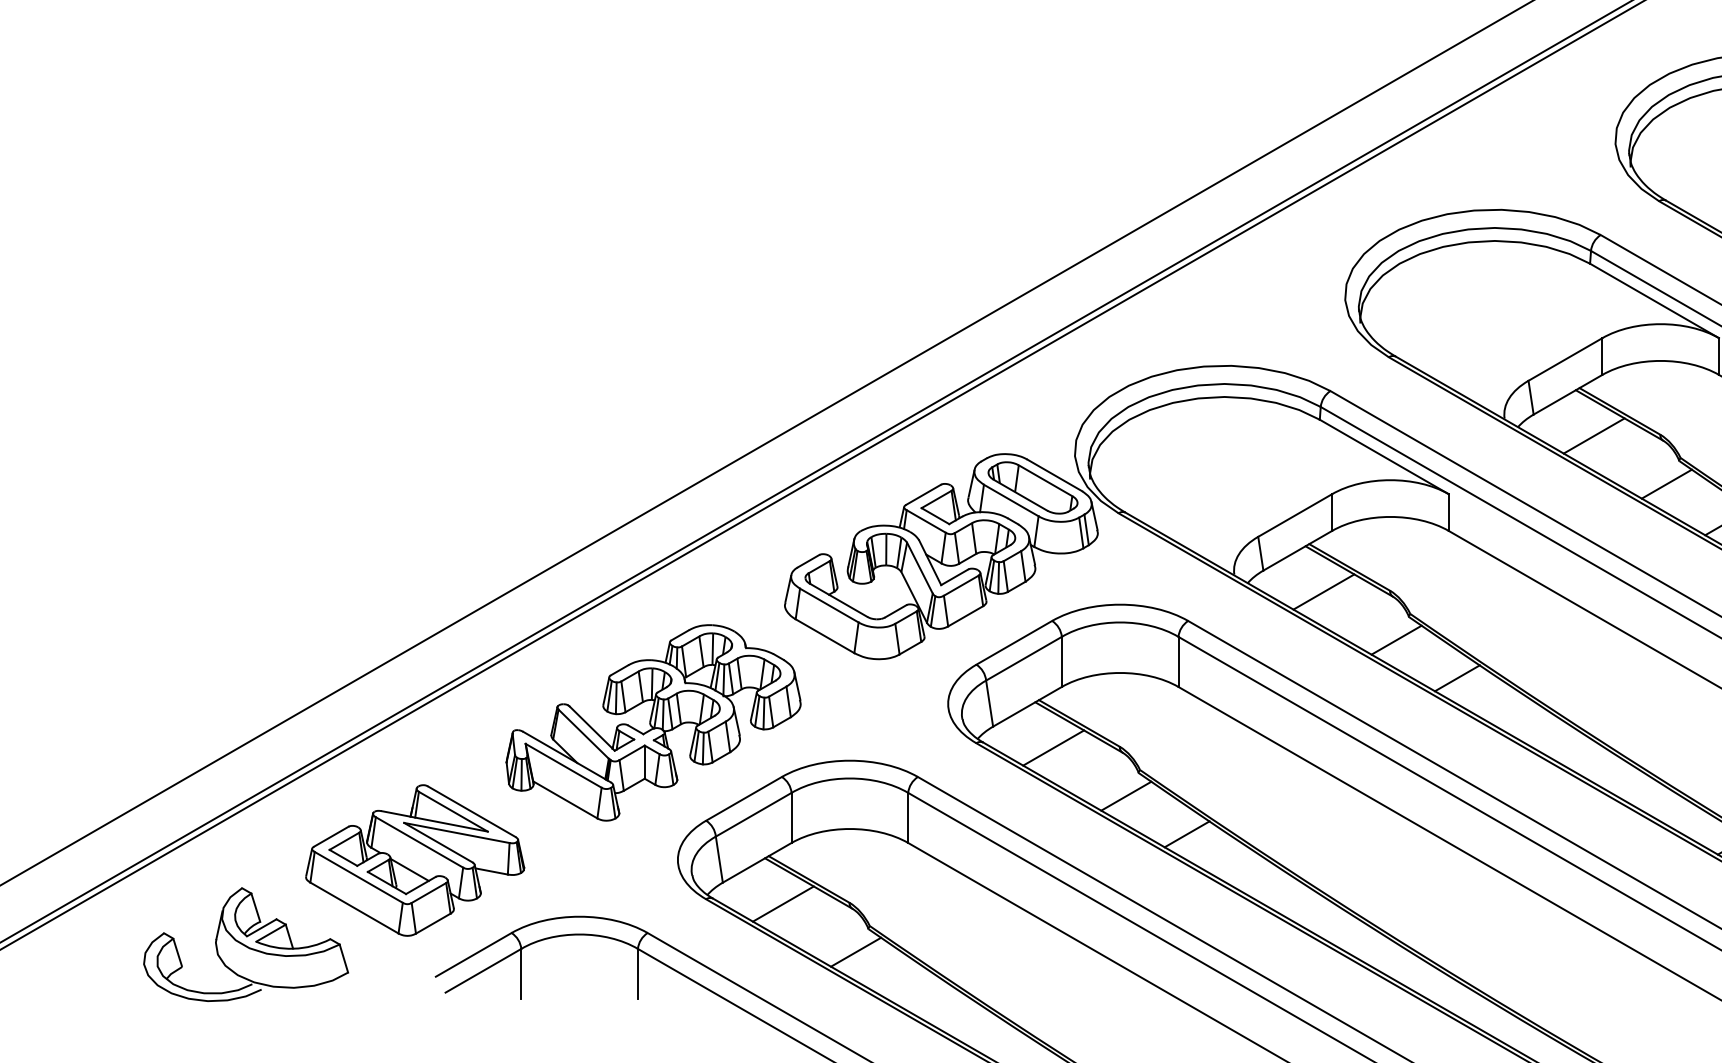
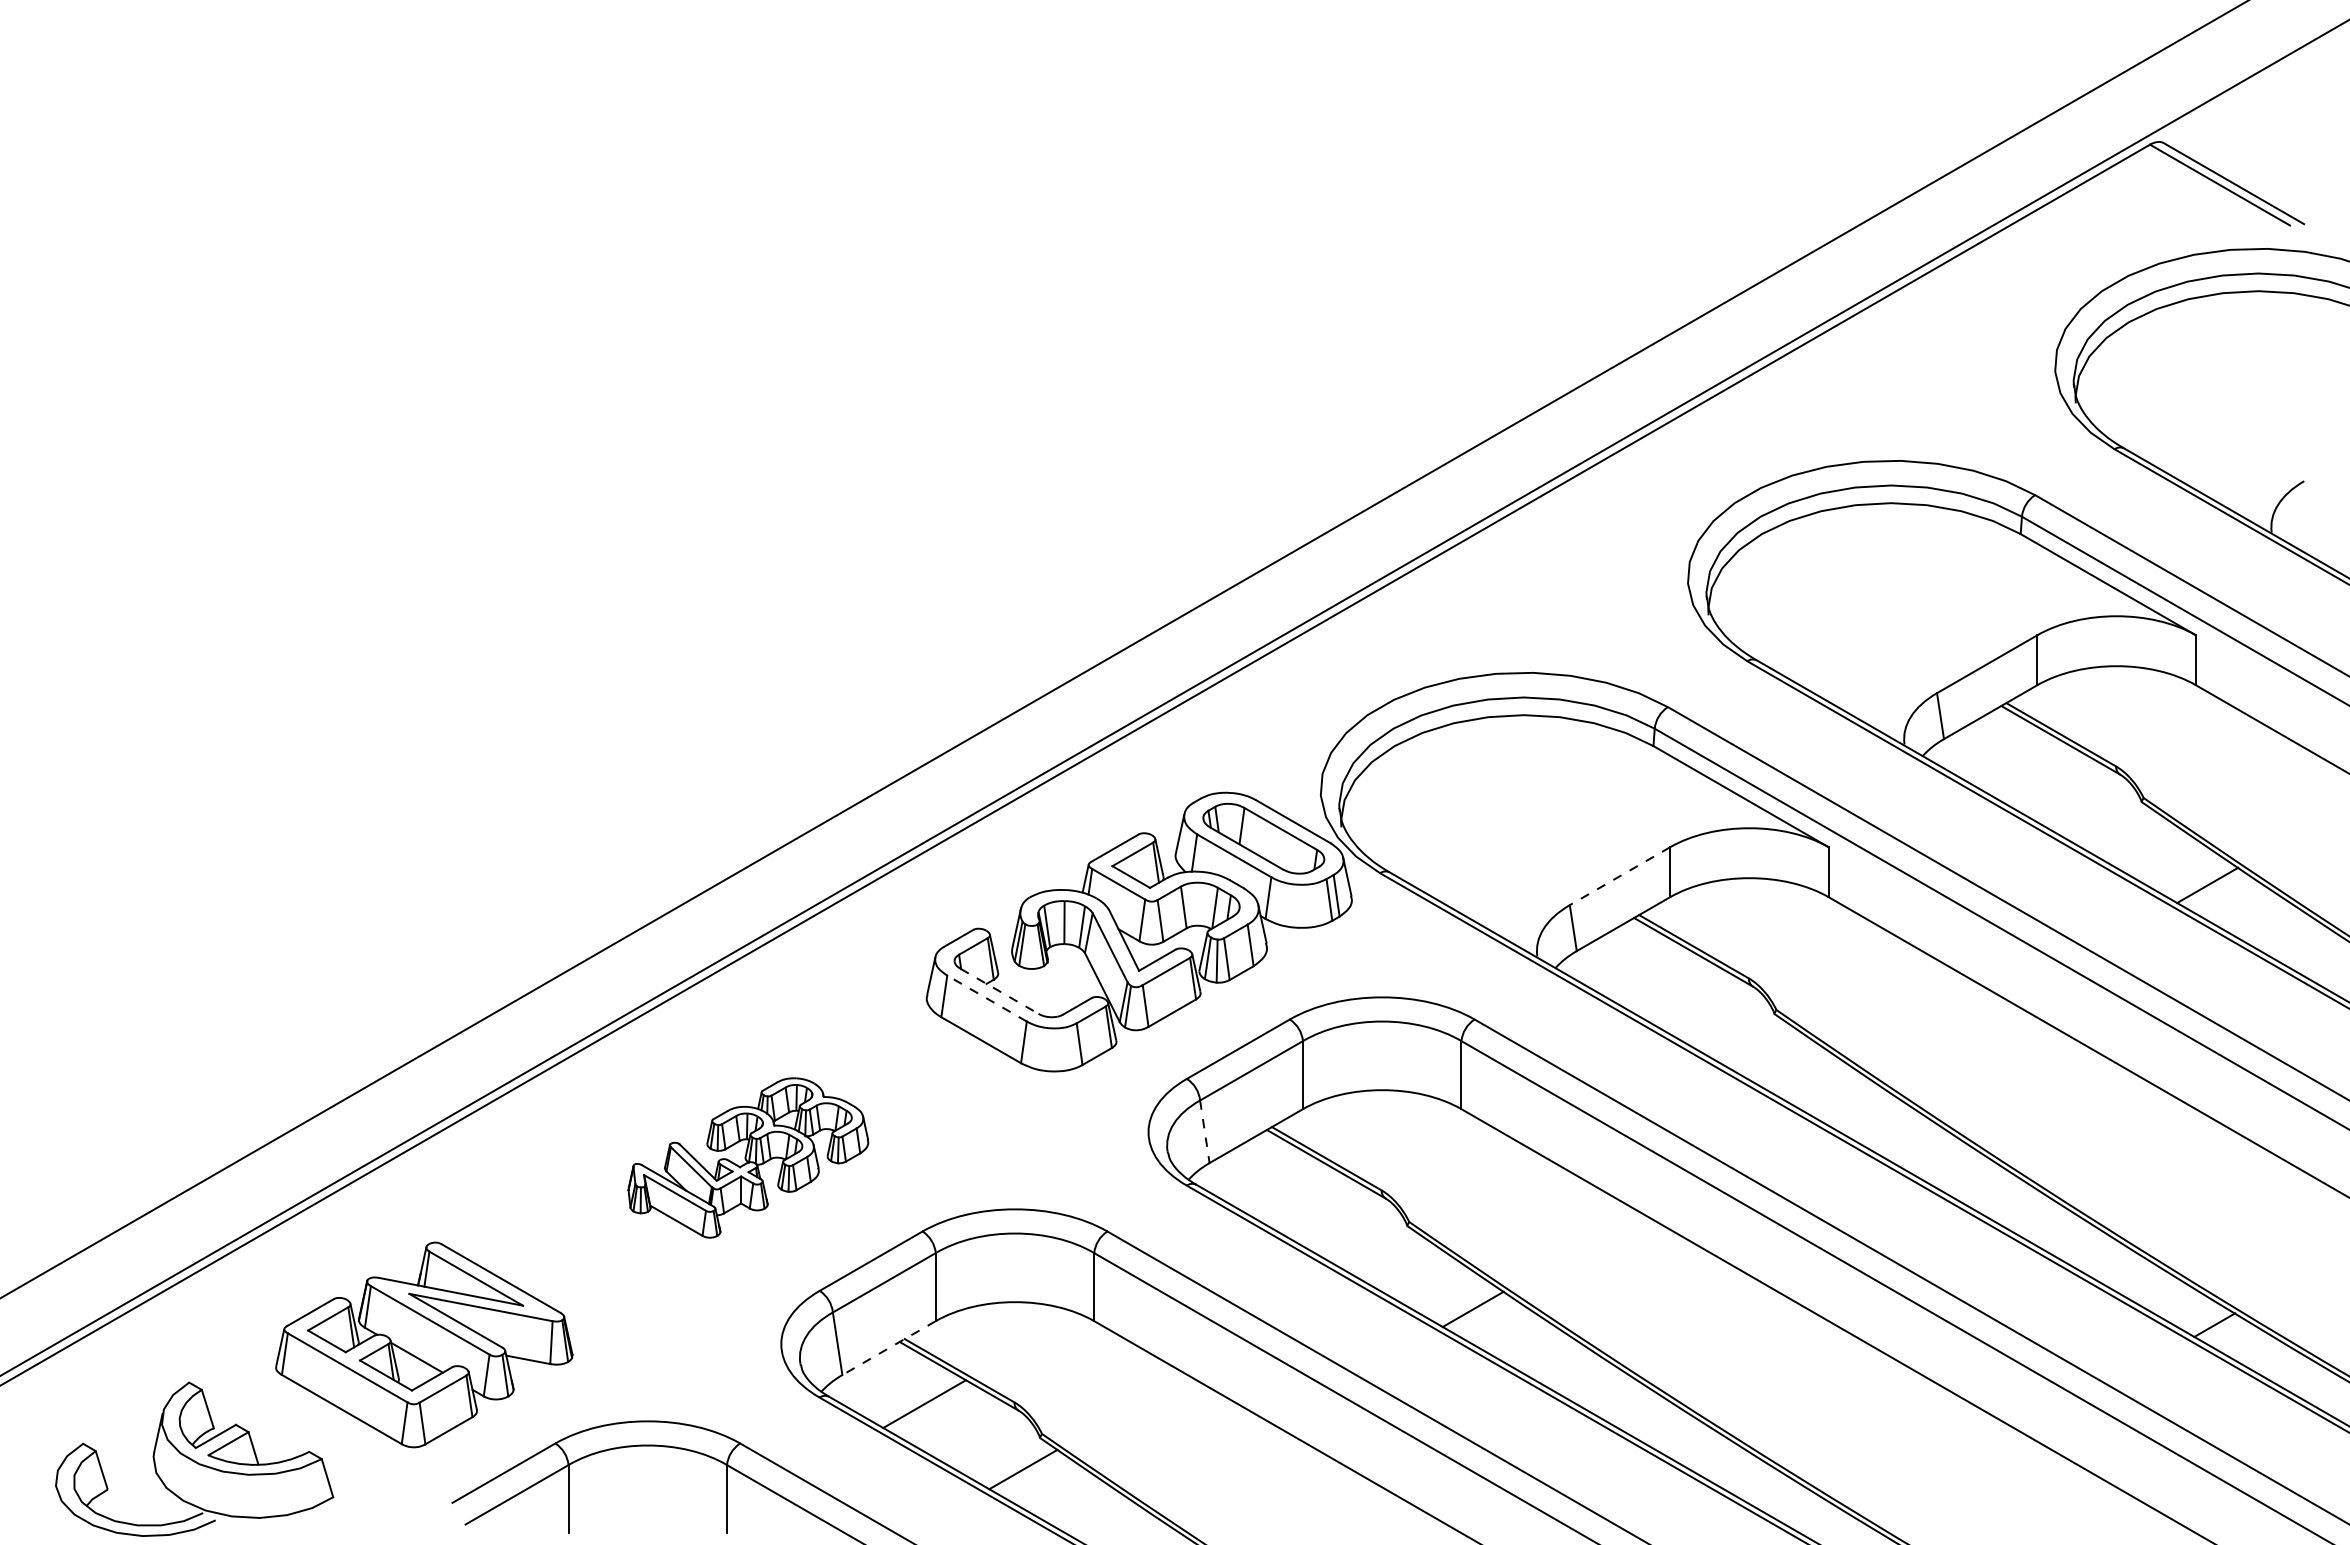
line: (1593, 436) -> (2025, 768), removed
line: (1666, 484) -> (2124, 833), removed
line: (1295, 515) -> (1620, 876), solid -> dashed
line: (1323, 592) -> (1658, 980), removed
line: (838, 600) -> (999, 991), solid -> dashed
line: (829, 605) -> (987, 998), solid -> dashed
line: (1396, 640) -> (1757, 1045), removed
line: (1457, 678) -> (1840, 1097), removed
line: (989, 703) -> (1204, 1131), solid -> dashed
part: (653, 722) -> (748, 1157), size x0.6
line: (1053, 748) -> (1291, 1192), removed
line: (1126, 796) -> (1390, 1257), removed
line: (757, 863) -> (889, 1348), solid -> dashed

